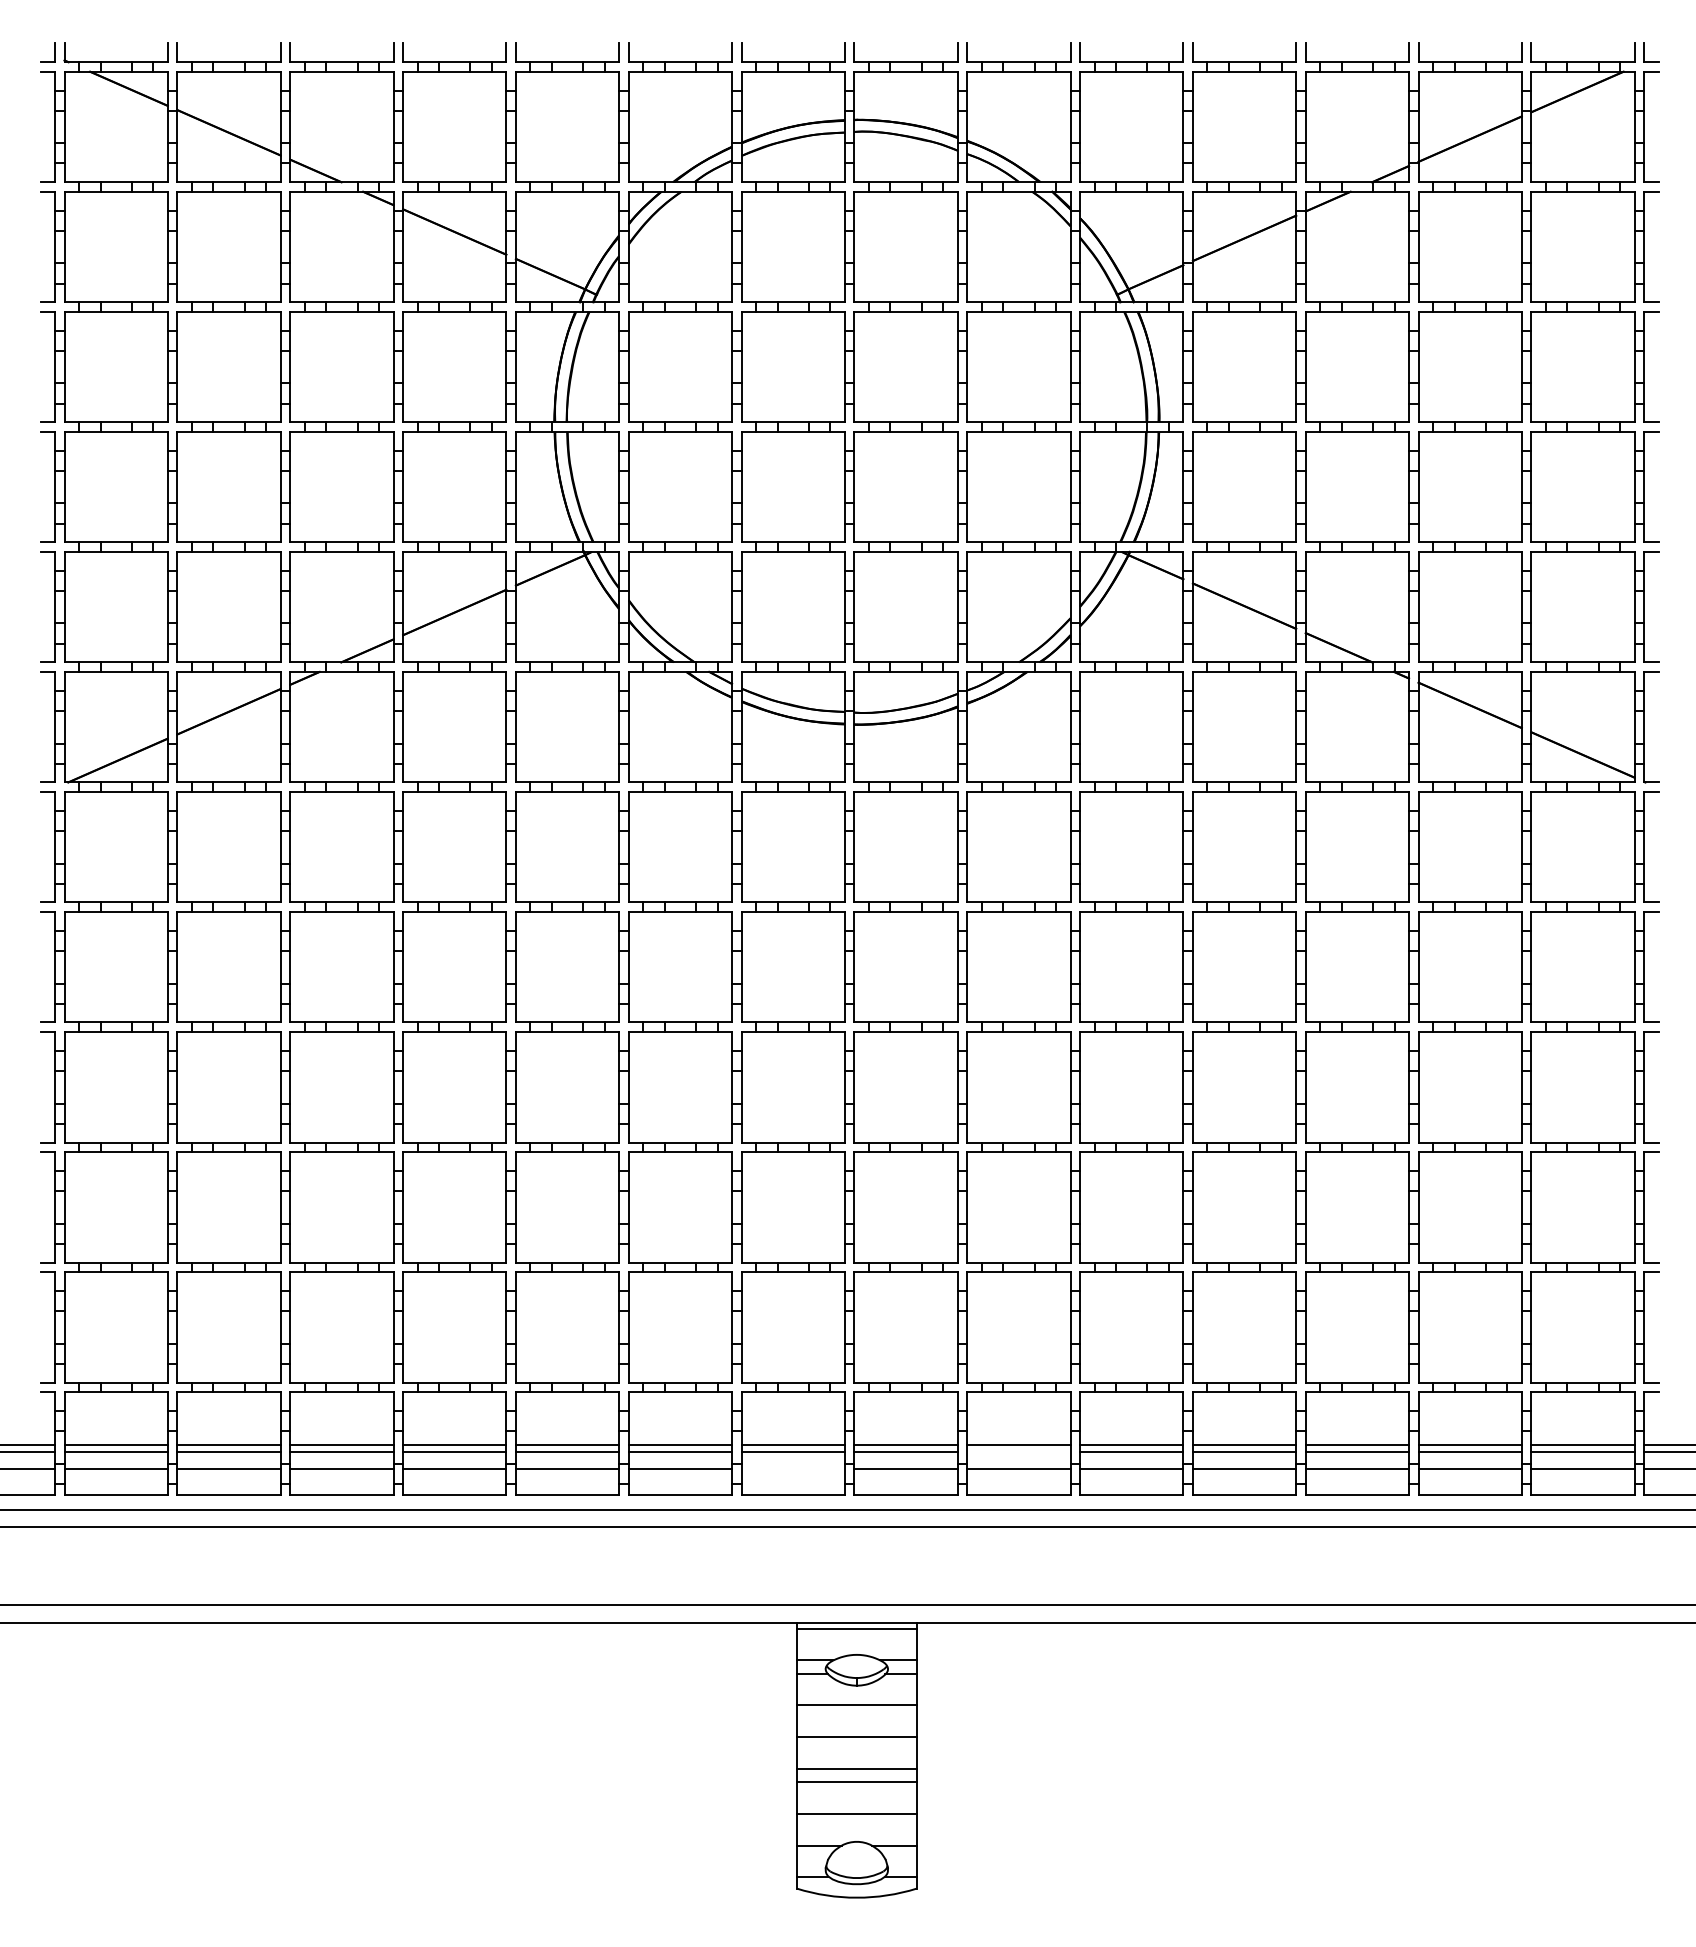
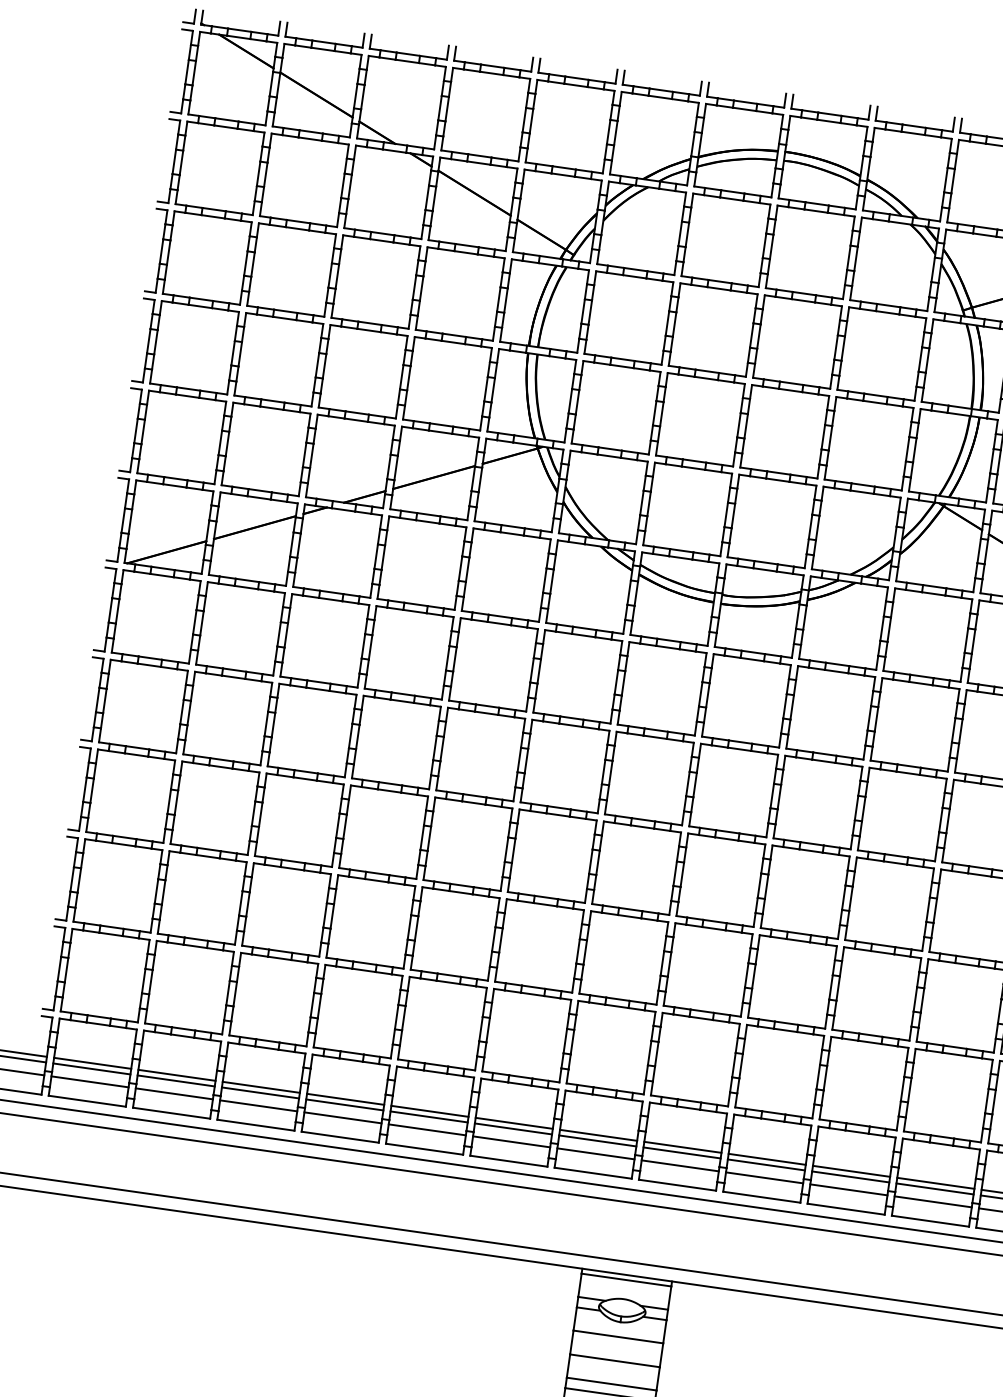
line: (1018, 1452) -> (766, 1165), added
line: (792, 1469) -> (595, 1153), added

